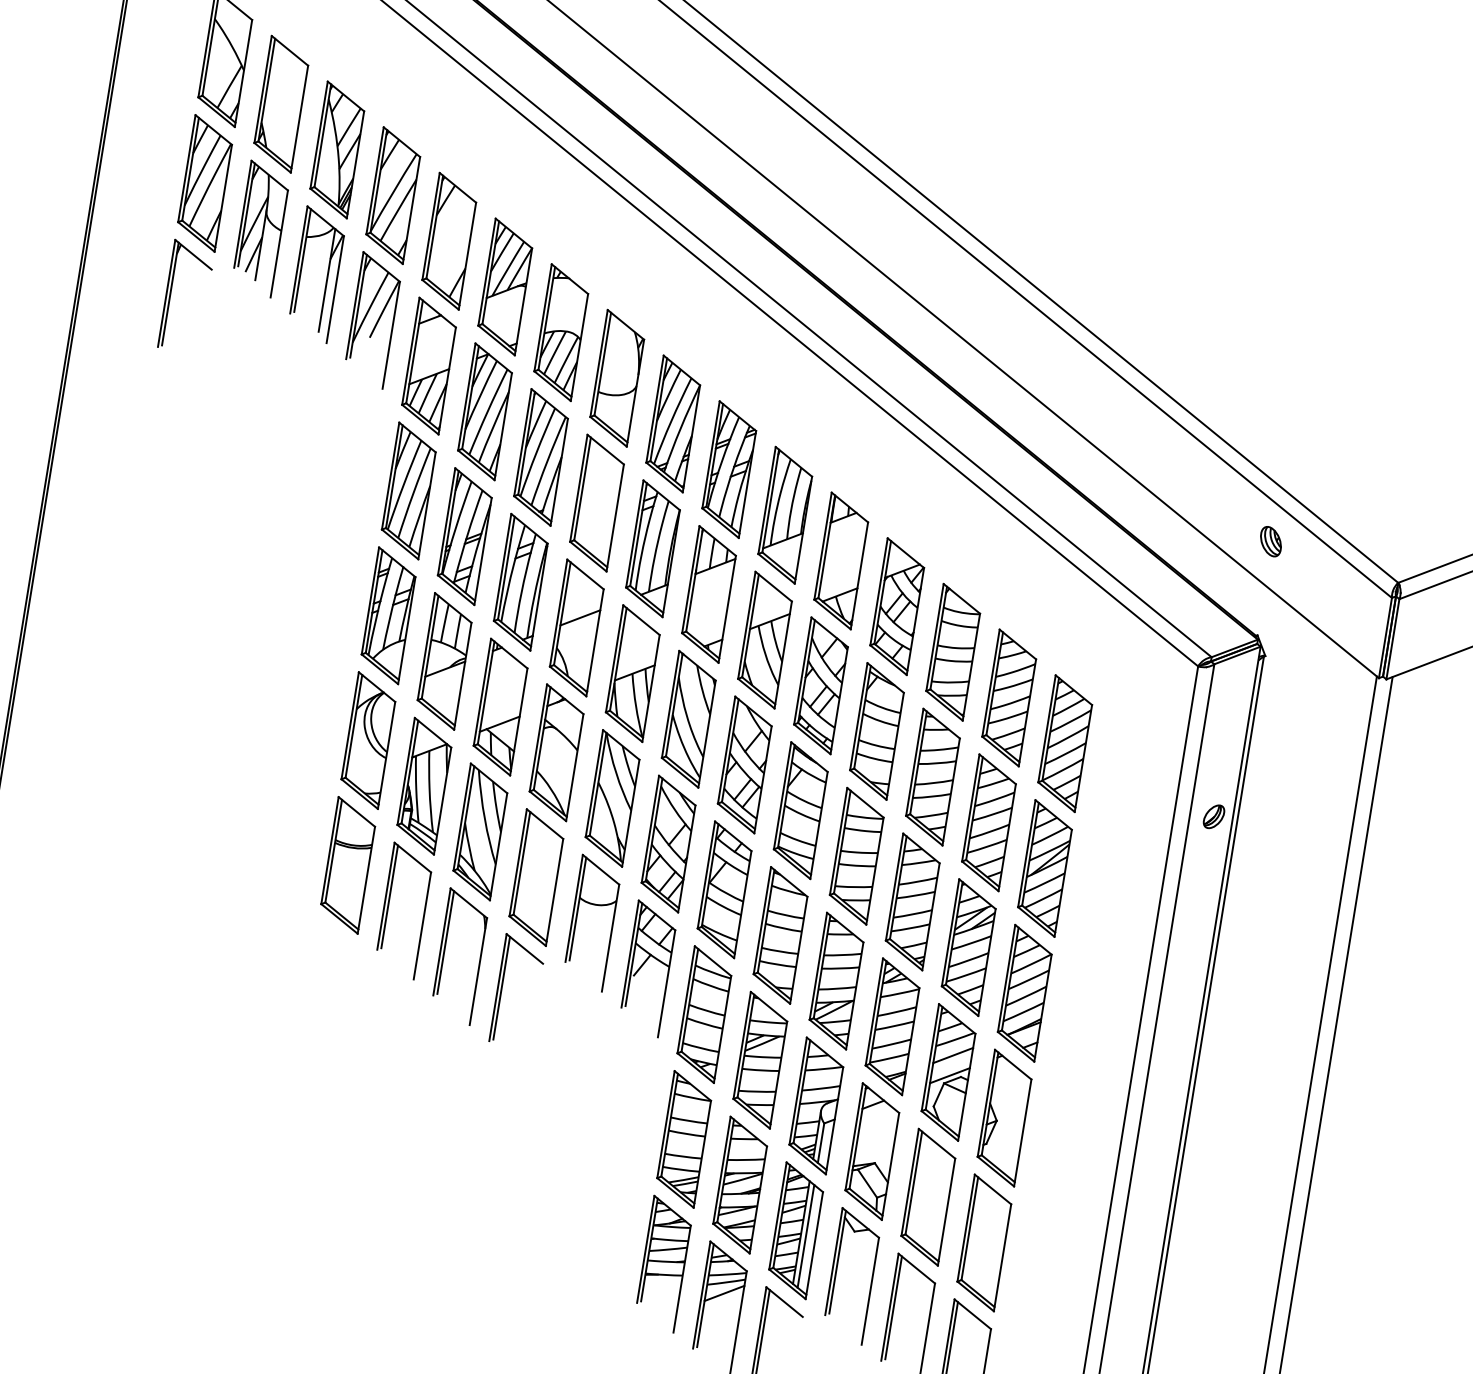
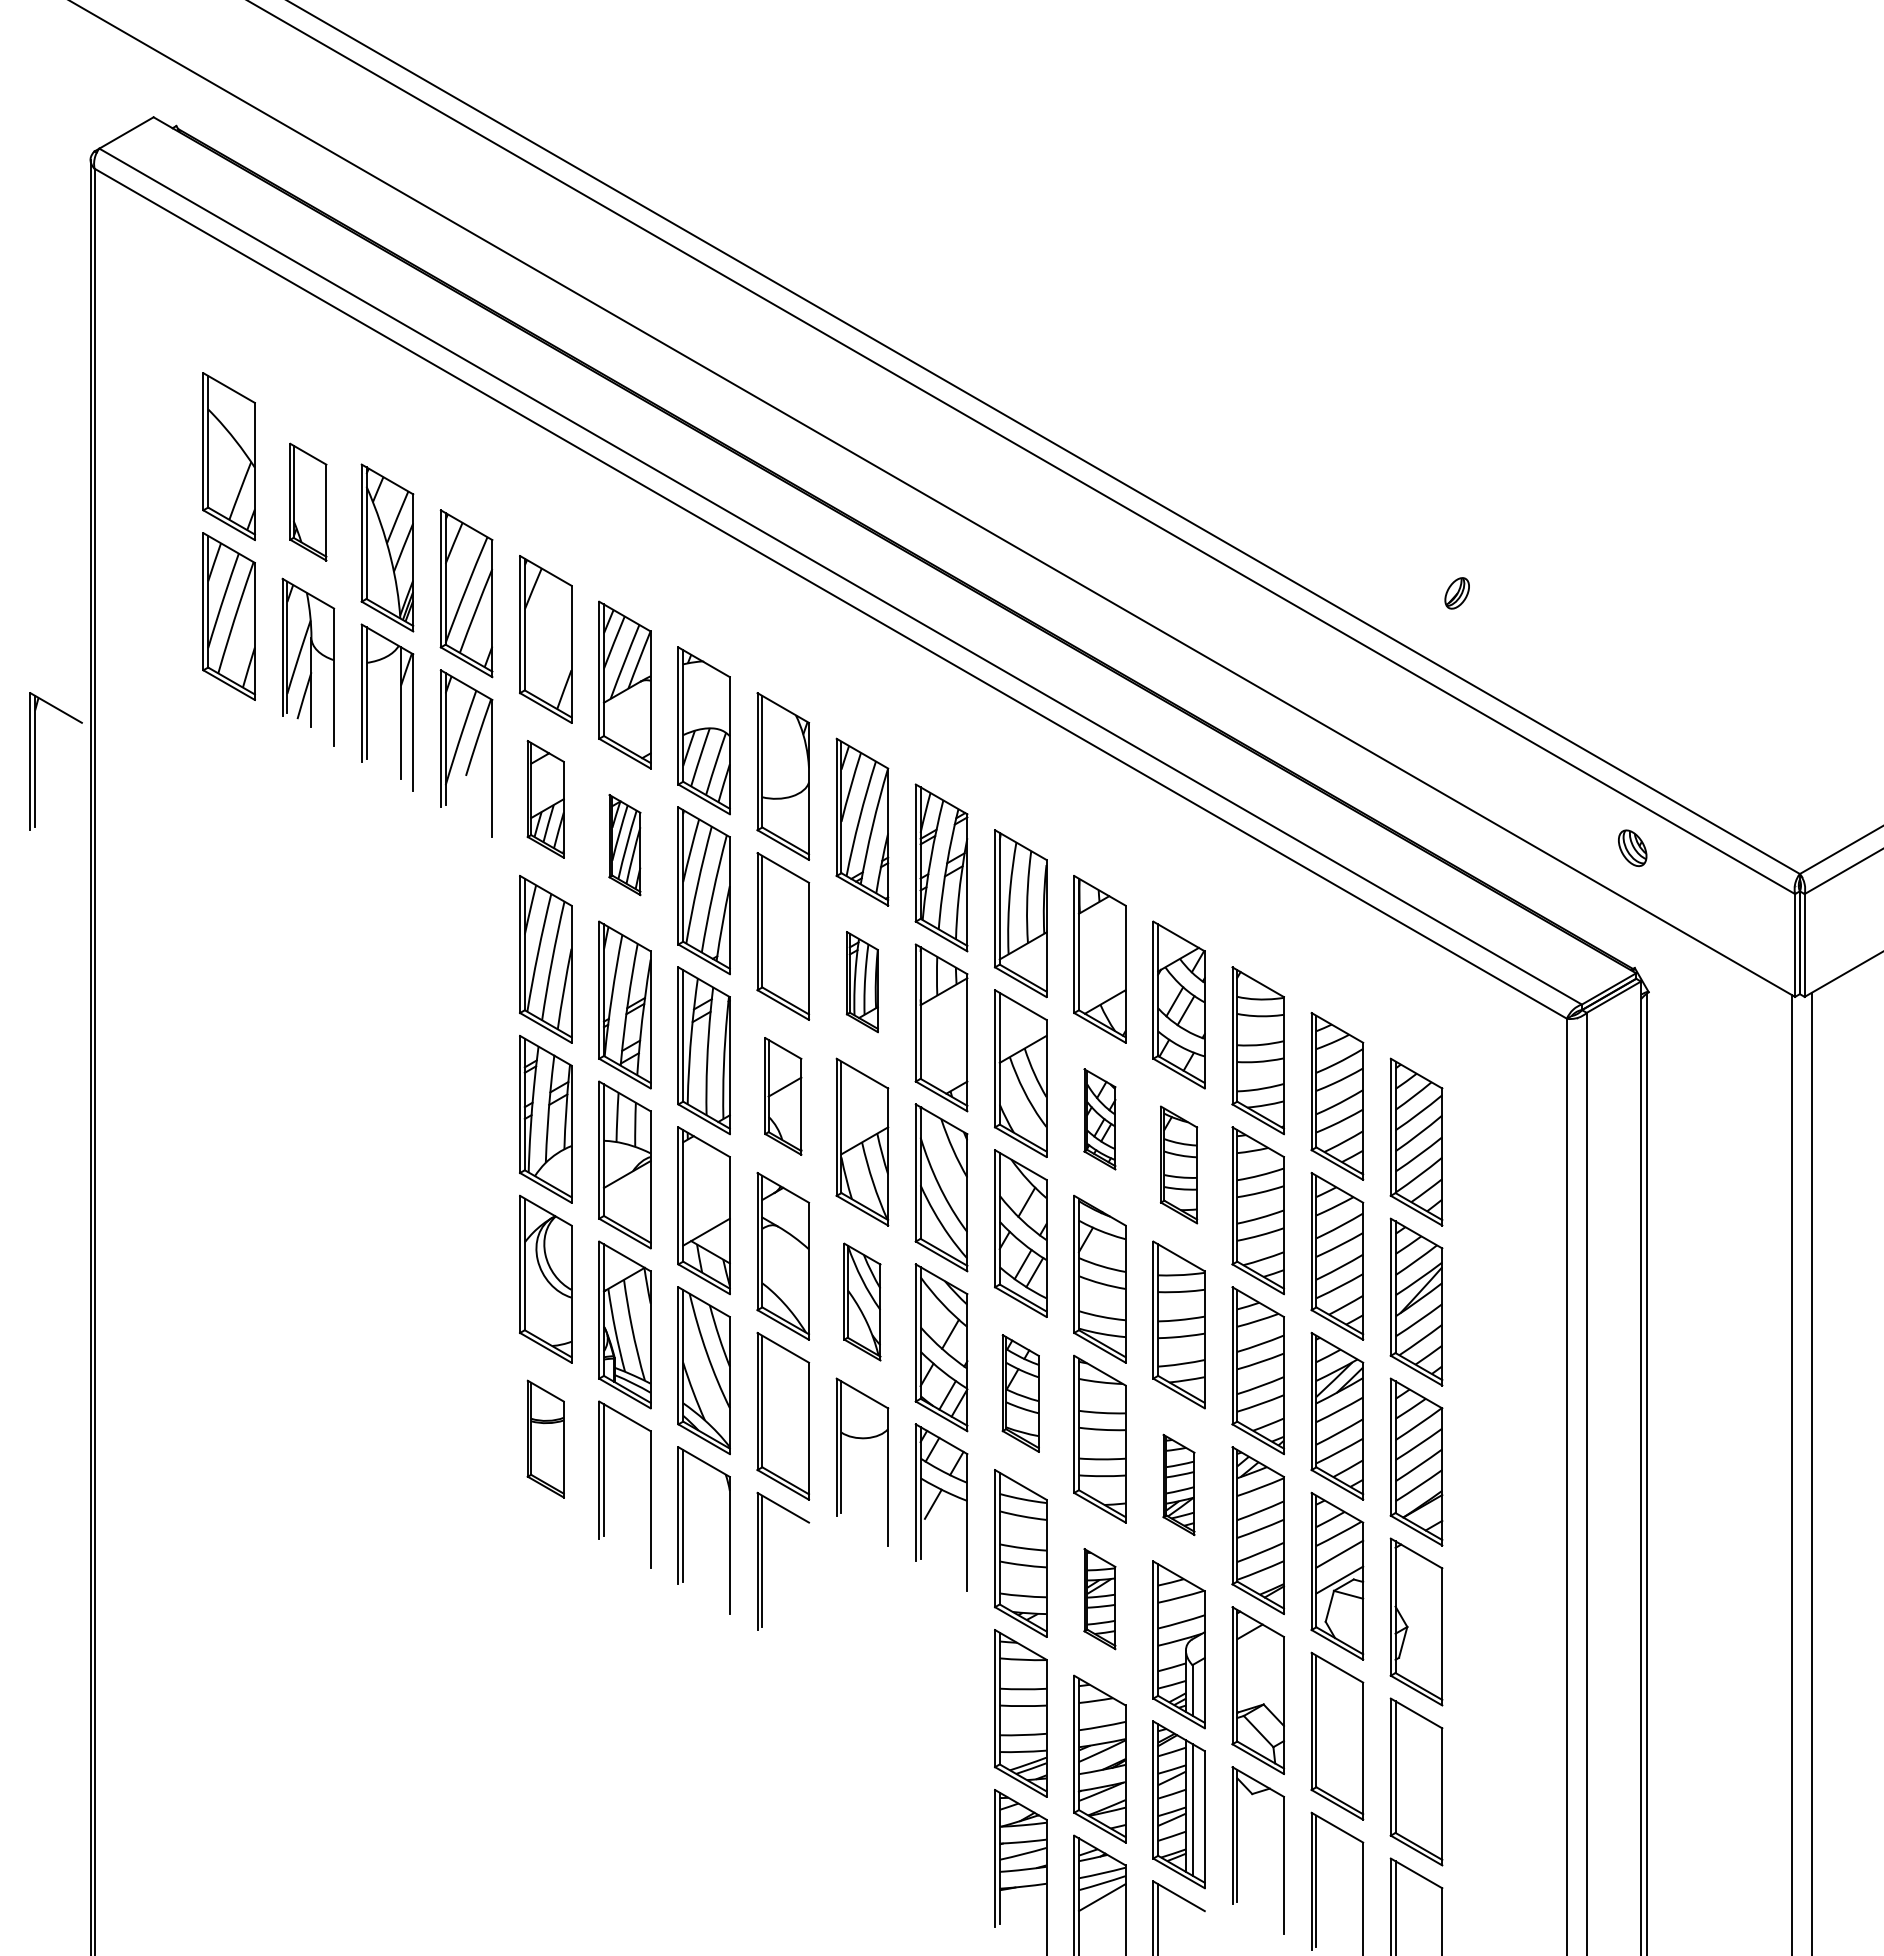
part: (281, 103) -> (308, 501), size x0.7
part: (170, 293) -> (35, 761), moved
part: (428, 366) -> (545, 799), size x0.7
part: (484, 411) -> (624, 844), size x0.6
part: (653, 548) -> (862, 981), size x0.6
part: (576, 628) -> (783, 1096), size x0.7
part: (820, 685) -> (1099, 1119), size x0.6
part: (876, 731) -> (1178, 1164), size x0.7
part: (612, 797) -> (862, 1301), size x0.7
part: (1213, 816) -> (1456, 593), moved
part: (348, 864) -> (545, 1438), size x0.7
part: (724, 889) -> (1020, 1393), size x0.7
part: (836, 980) -> (1178, 1484), size x0.6
part: (760, 1059) -> (1099, 1598), size x0.6

